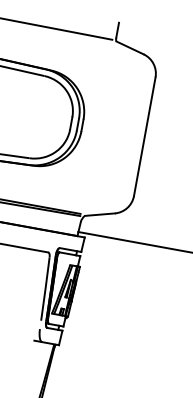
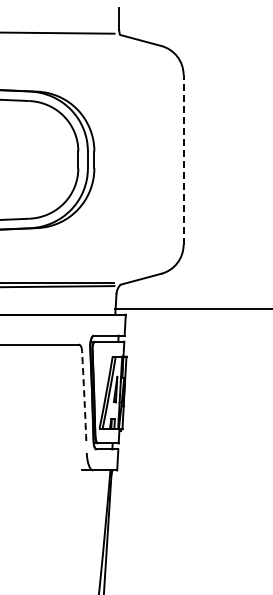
line: (144, 136) -> (183, 159), solid -> dashed
arc: (45, 289) -> (84, 396), solid -> dashed

